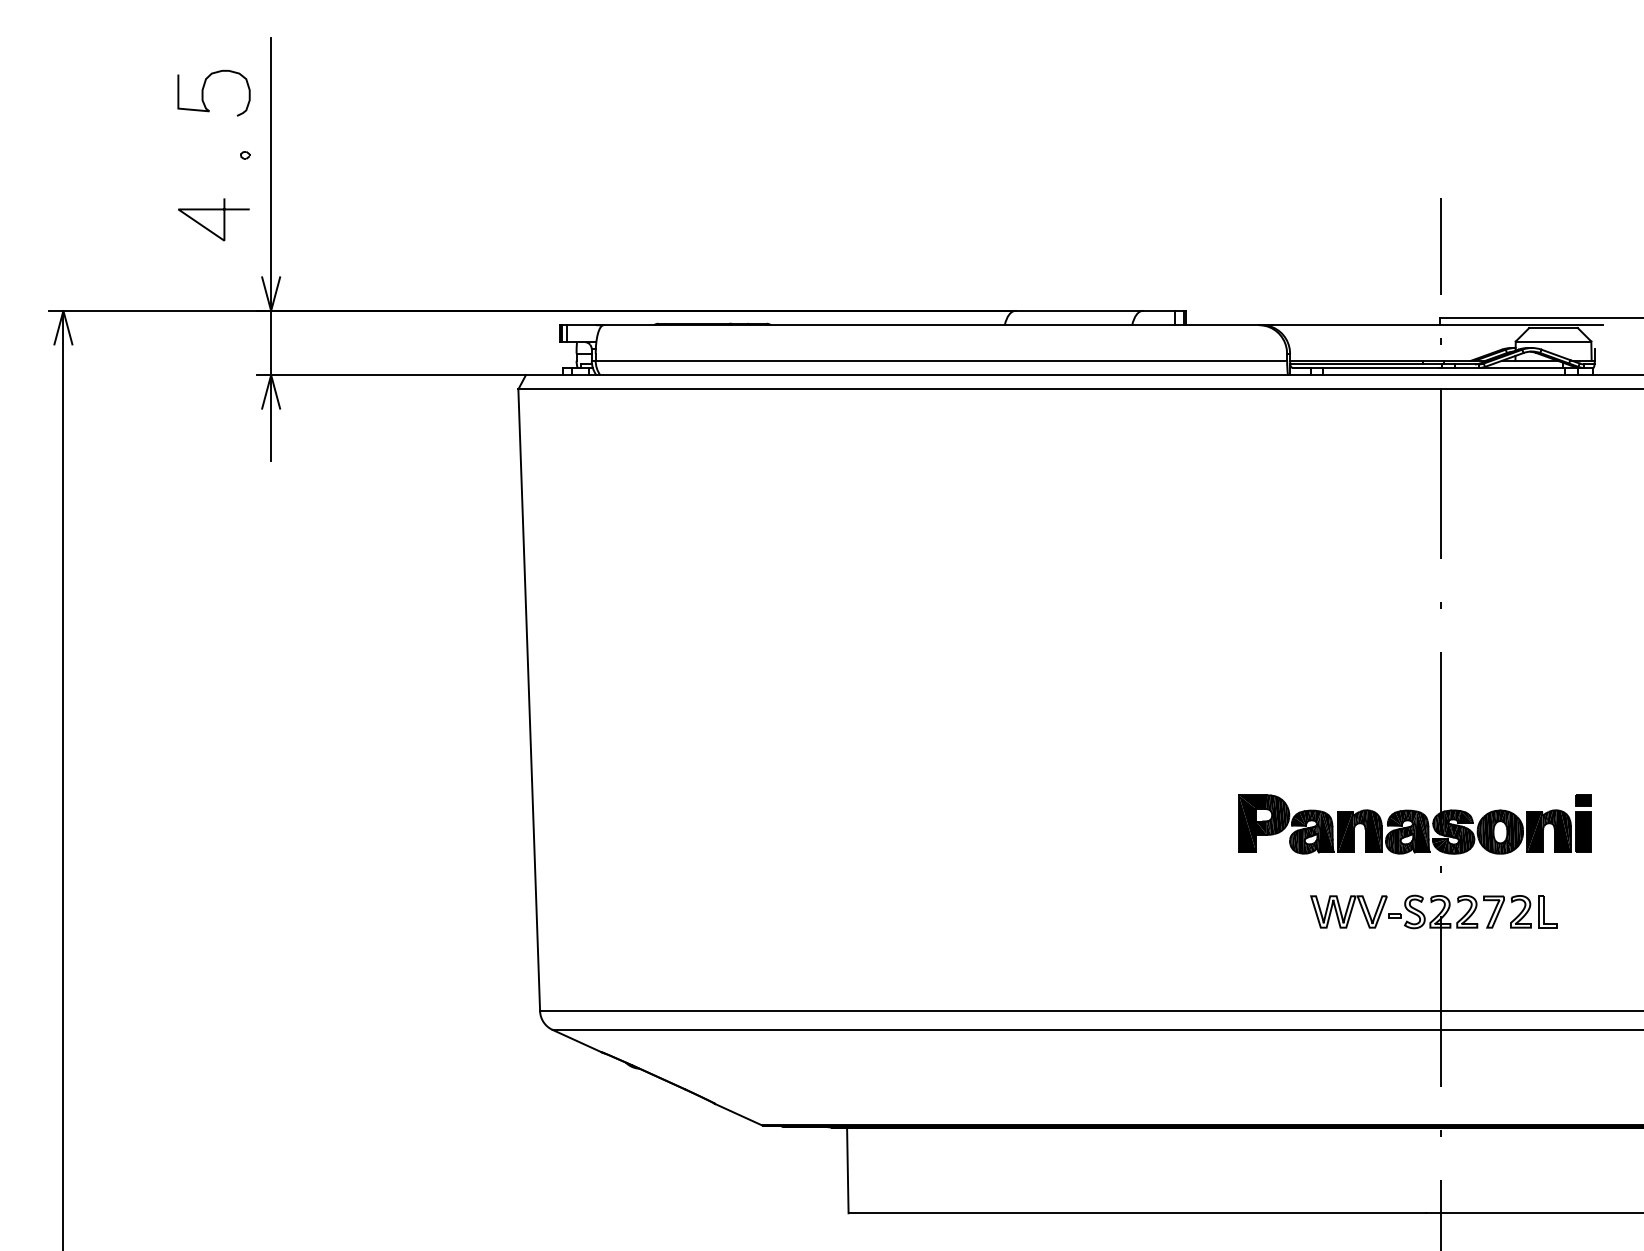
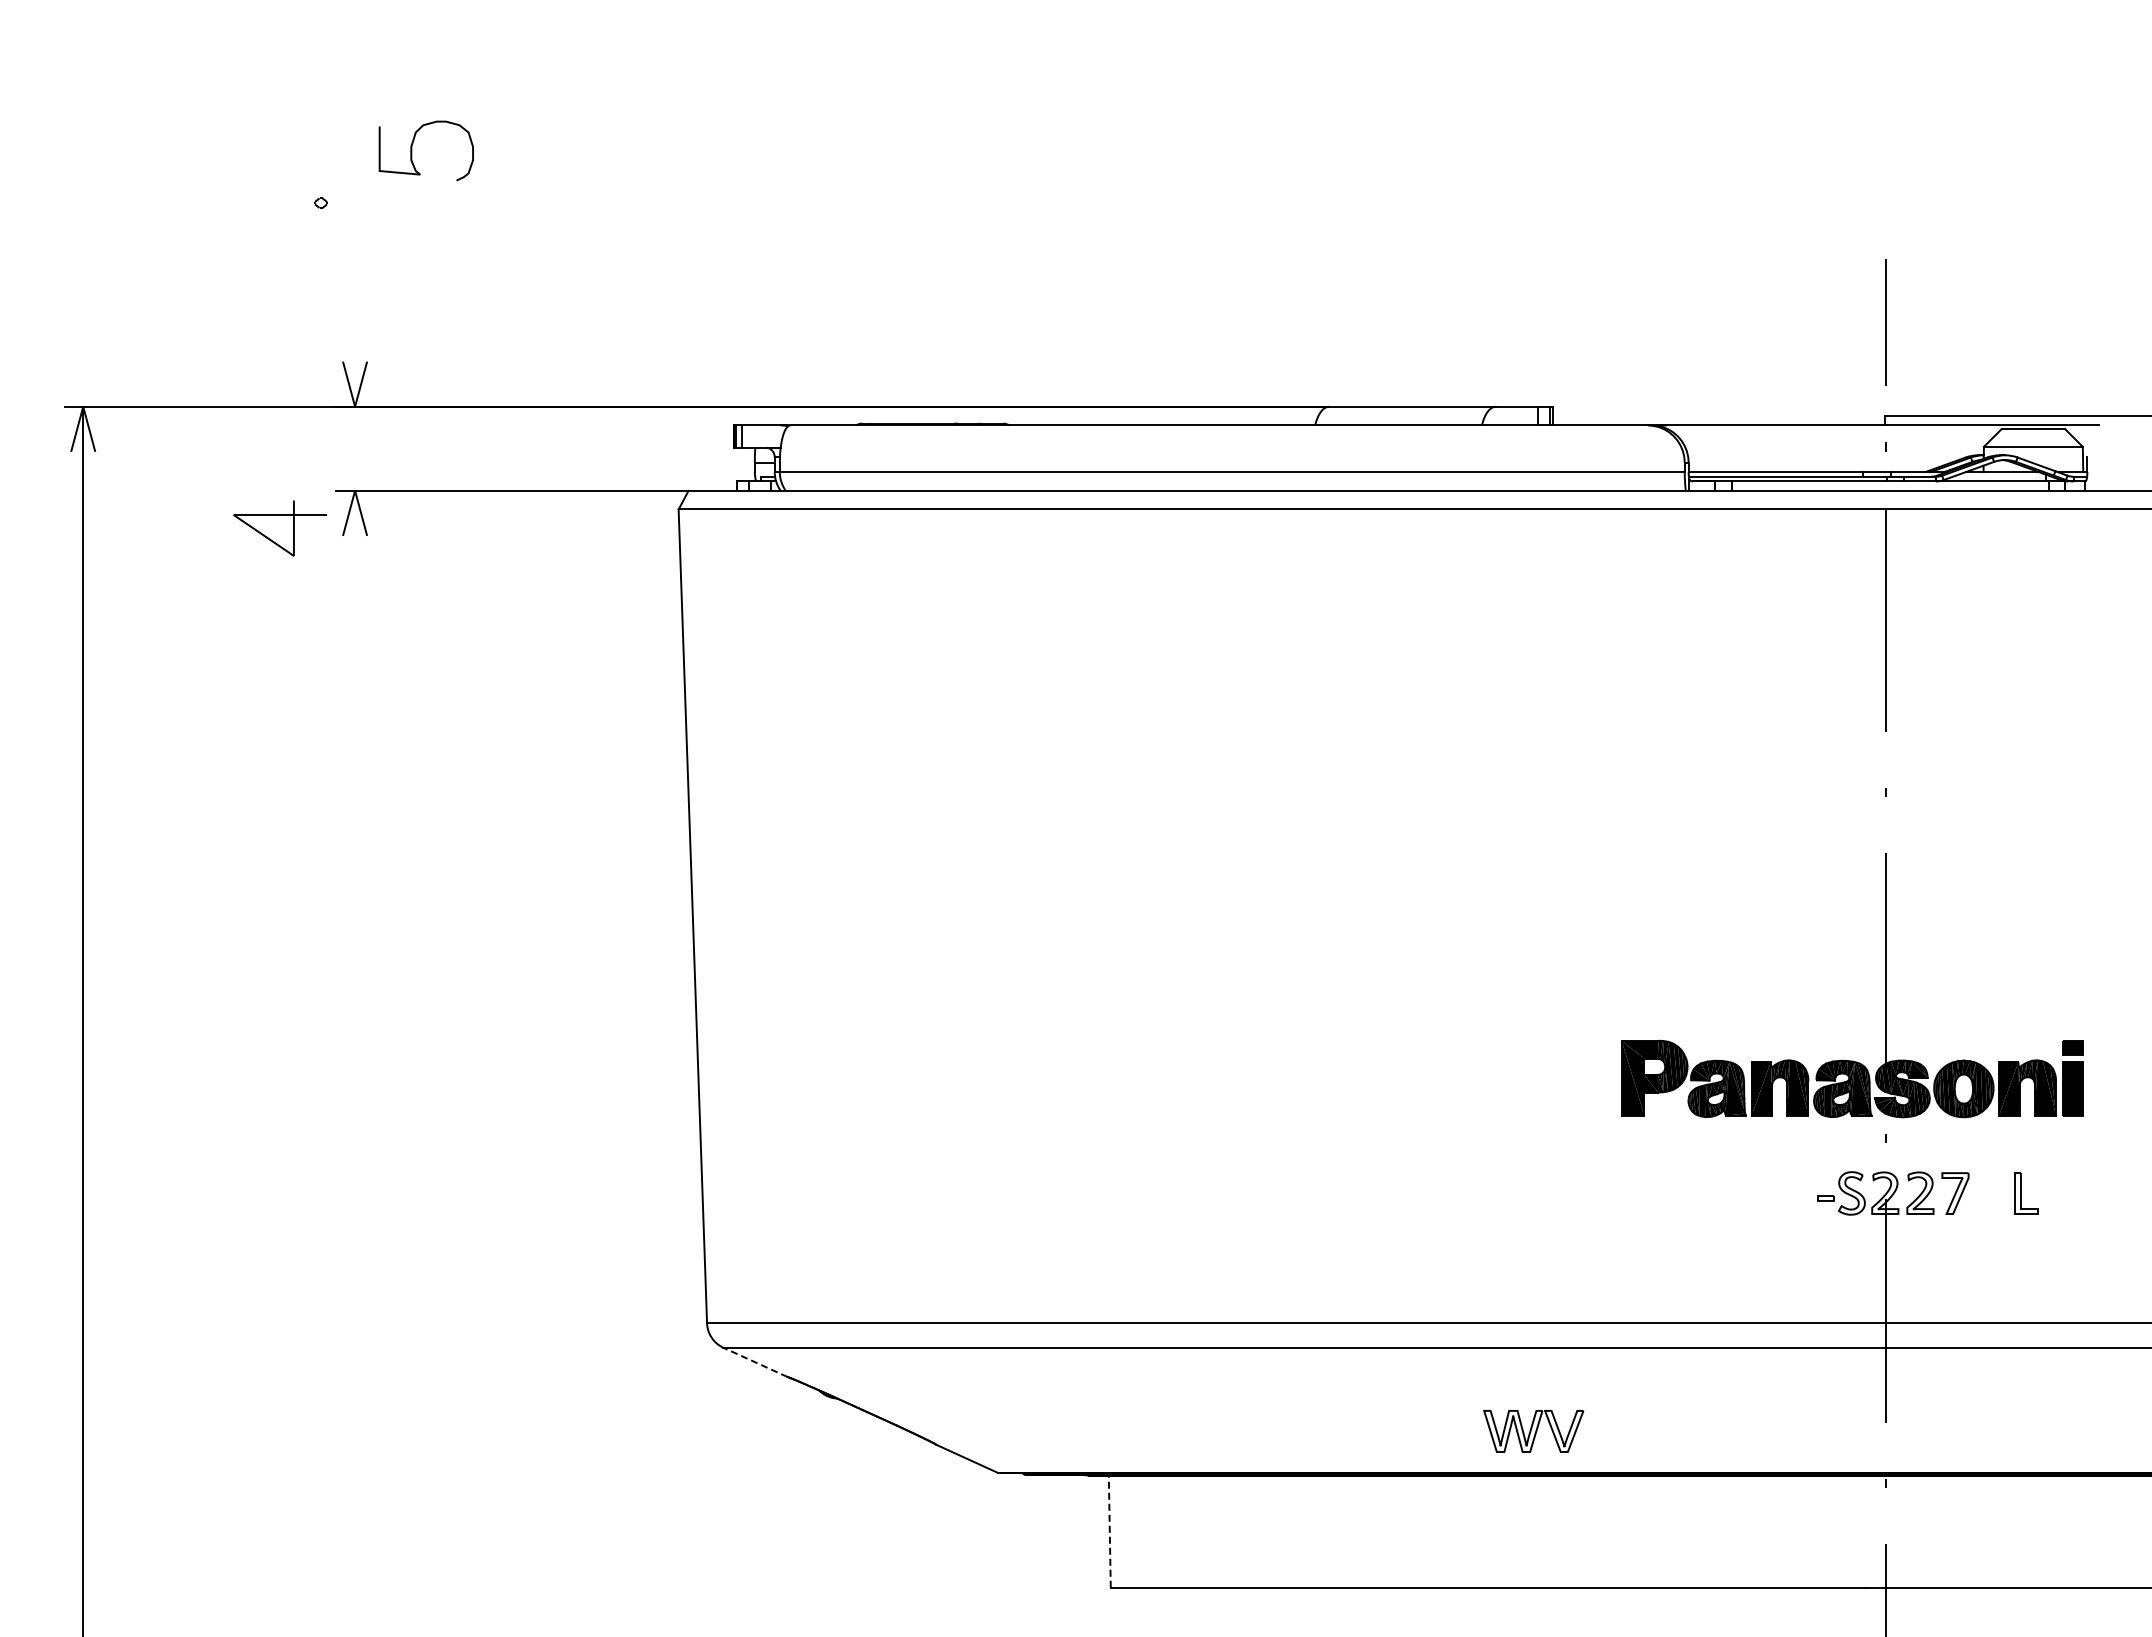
curve: (203, 92) -> (412, 150), moved
line: (213, 209) -> (279, 515), moved
line: (271, 248) -> (355, 325), removed
part: (1520, 911) -> (1990, 1192), removed
part: (1348, 912) -> (1533, 1431), moved
line: (577, 1041) -> (755, 1362), solid -> dashed
line: (847, 1170) -> (1109, 1531), solid -> dashed

